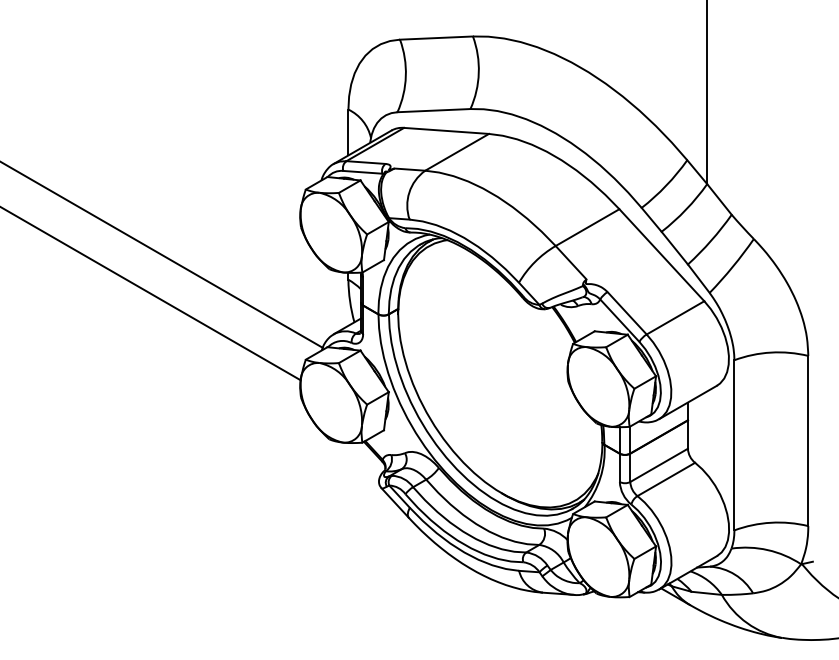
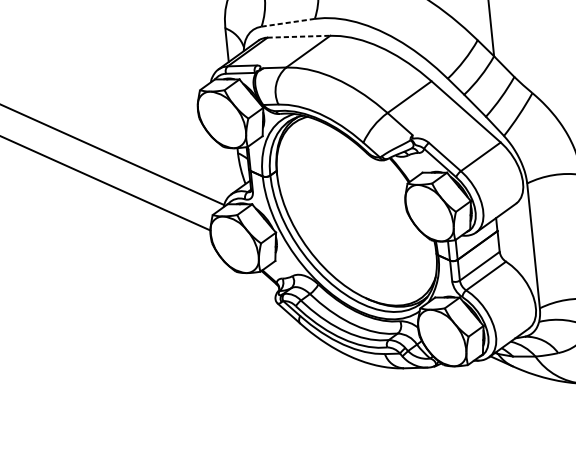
line: (433, 110) -> (287, 22), solid -> dashed
line: (446, 130) -> (298, 36), solid -> dashed

